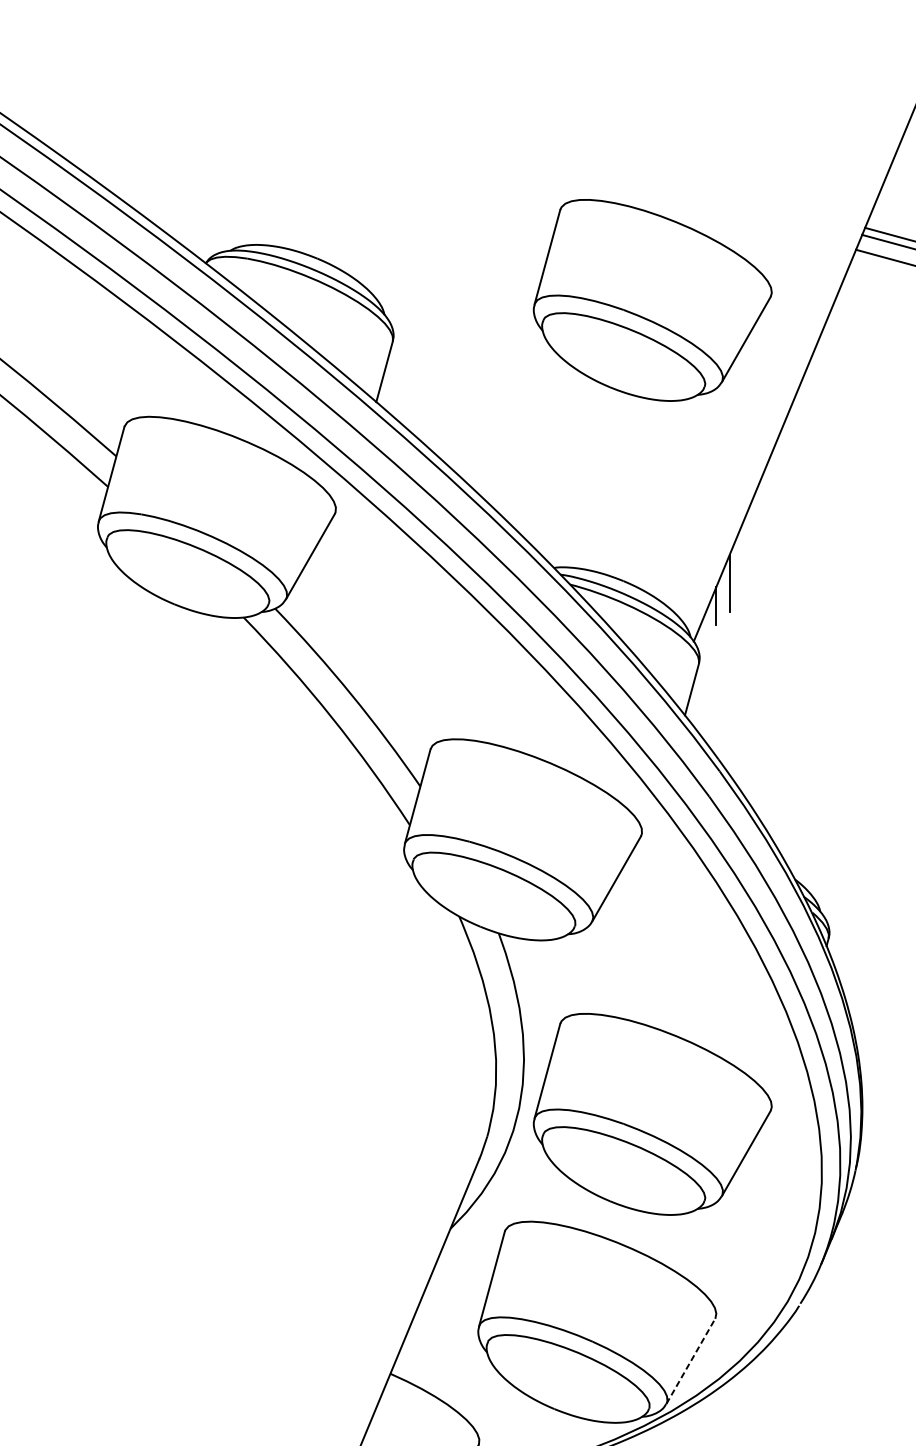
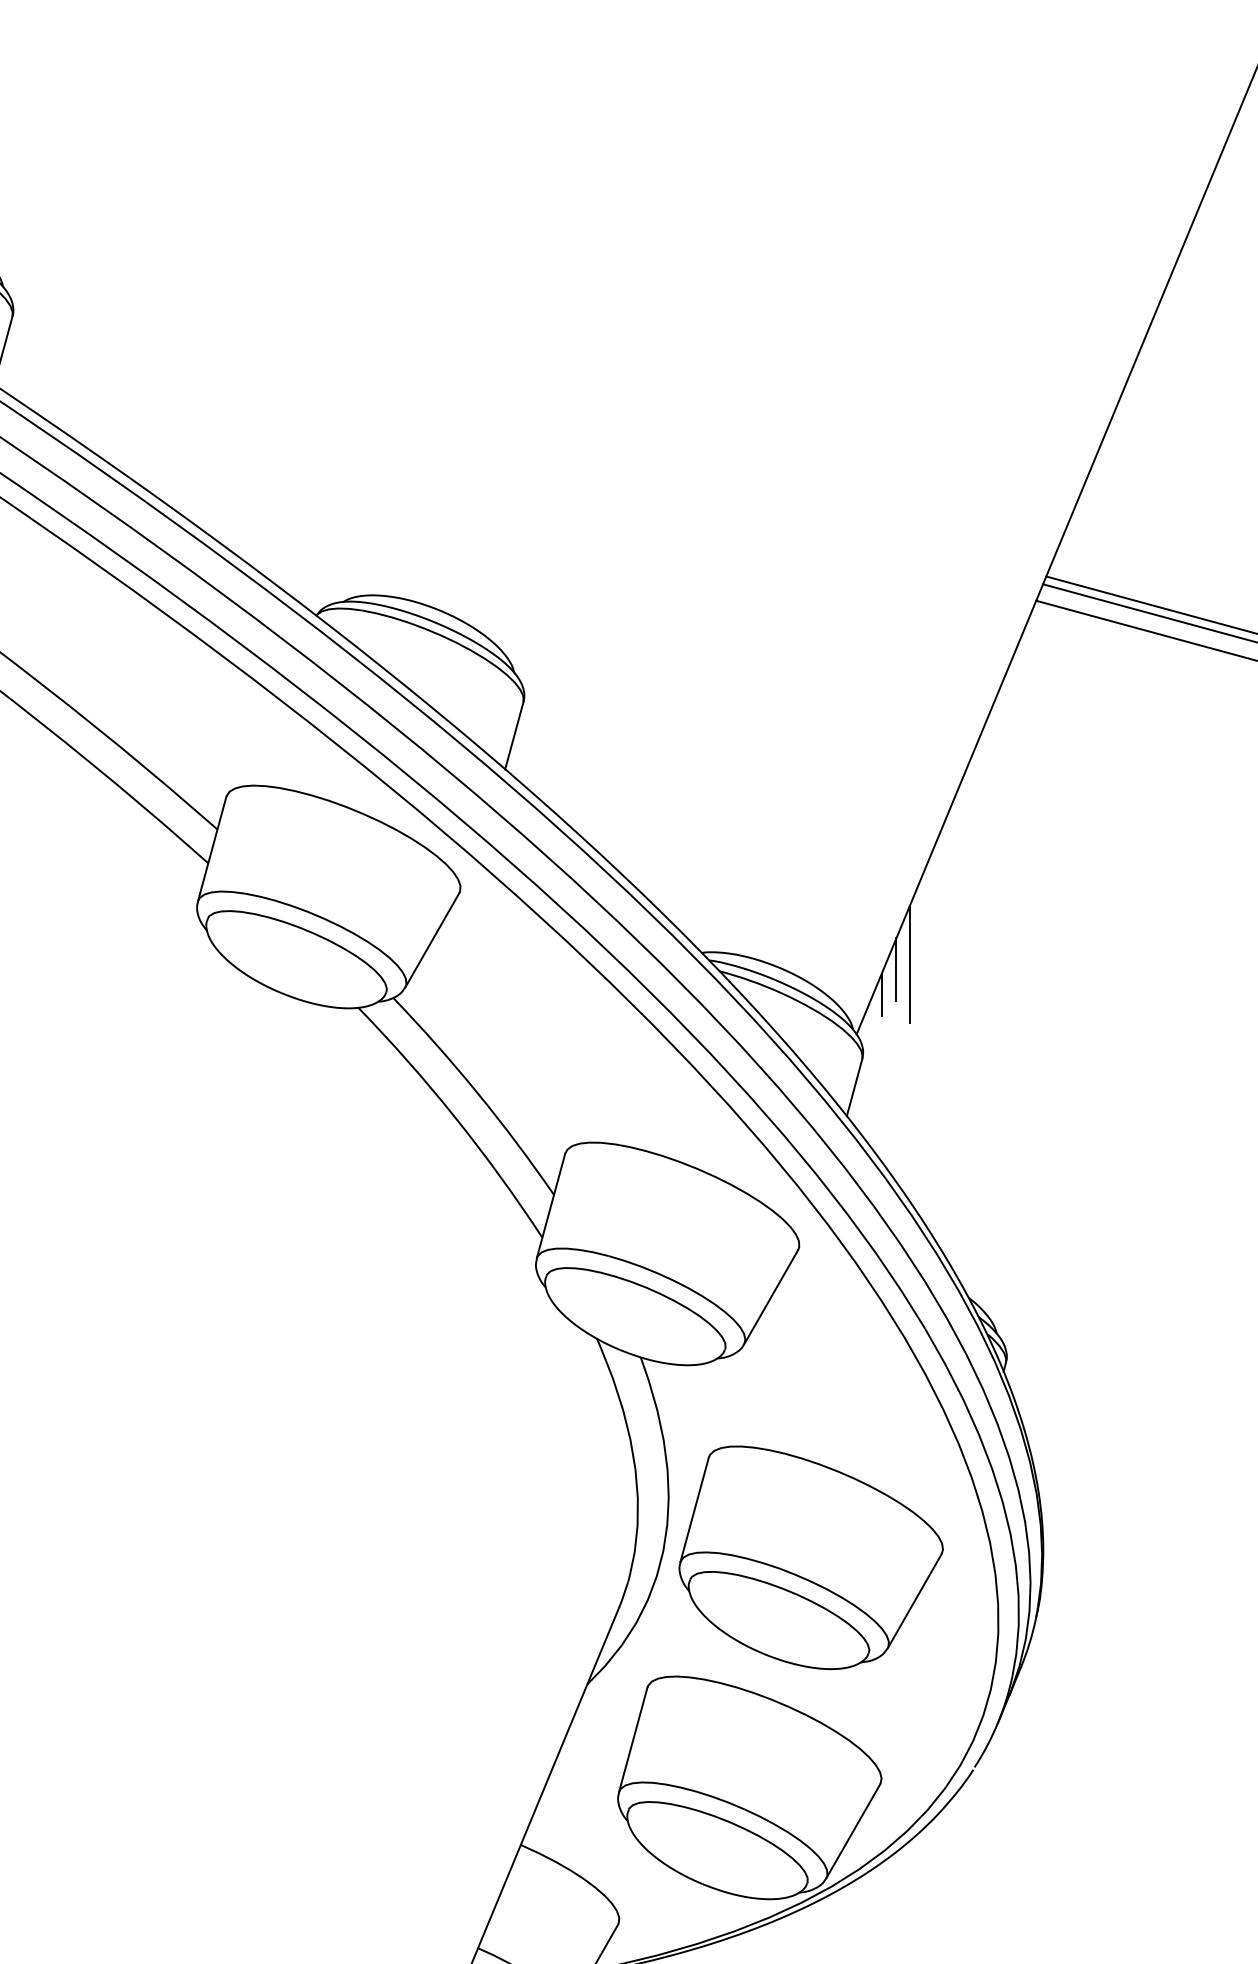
part: (652, 300) -> (810, 656), removed
line: (741, 578) -> (909, 964), added
line: (690, 1360) -> (853, 1830), dashed -> solid

